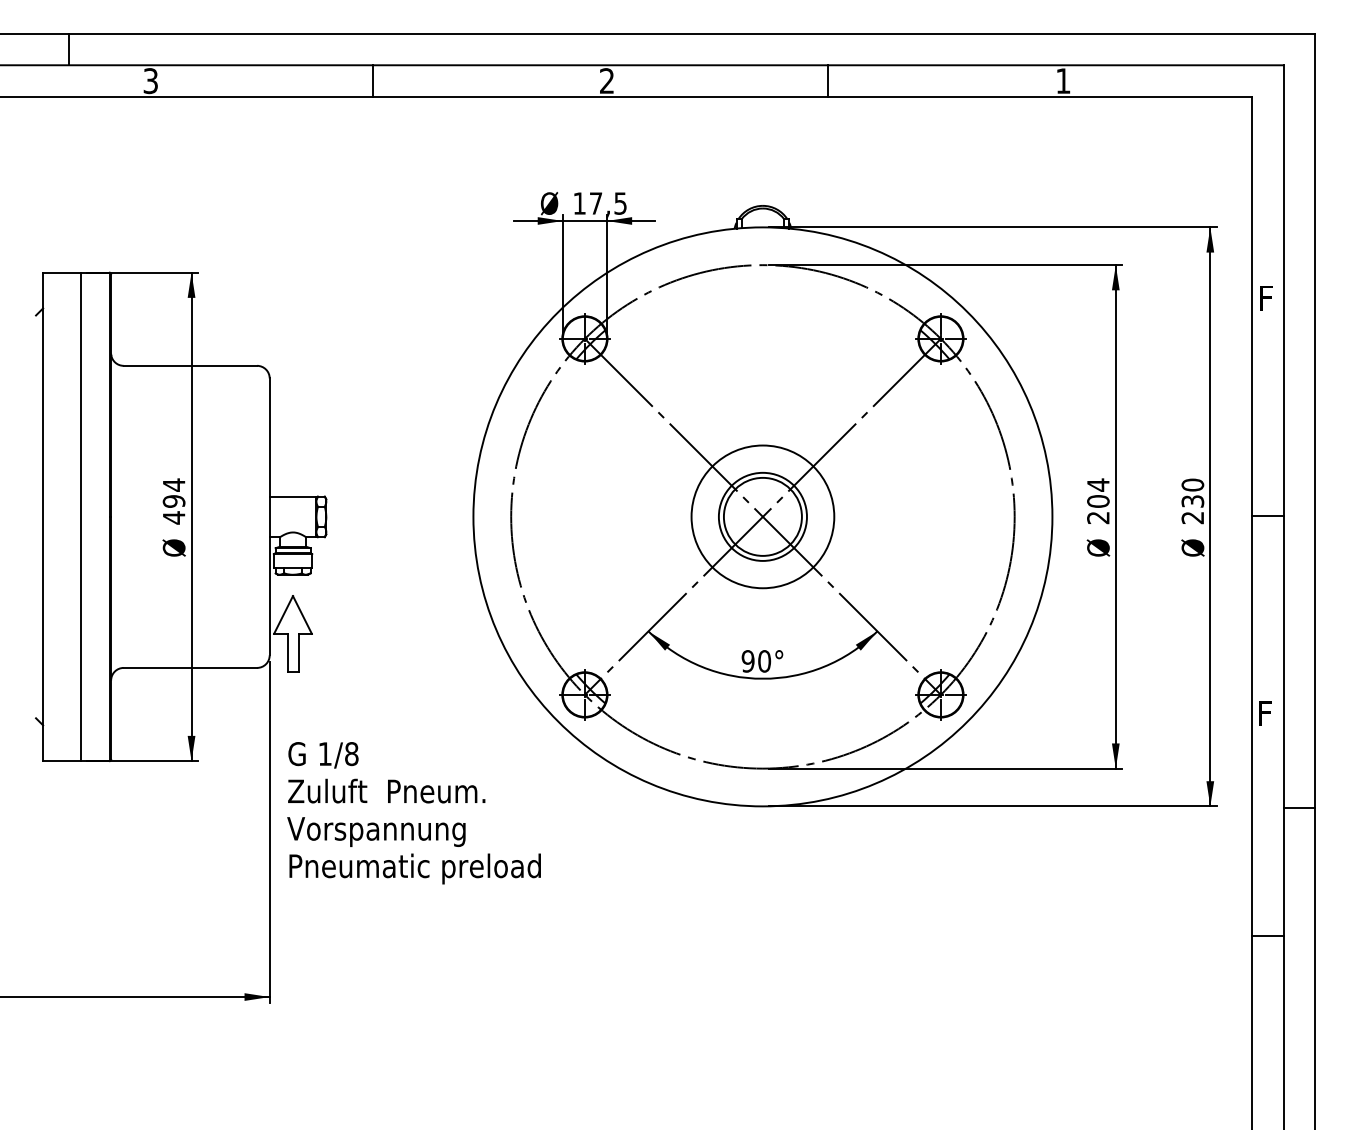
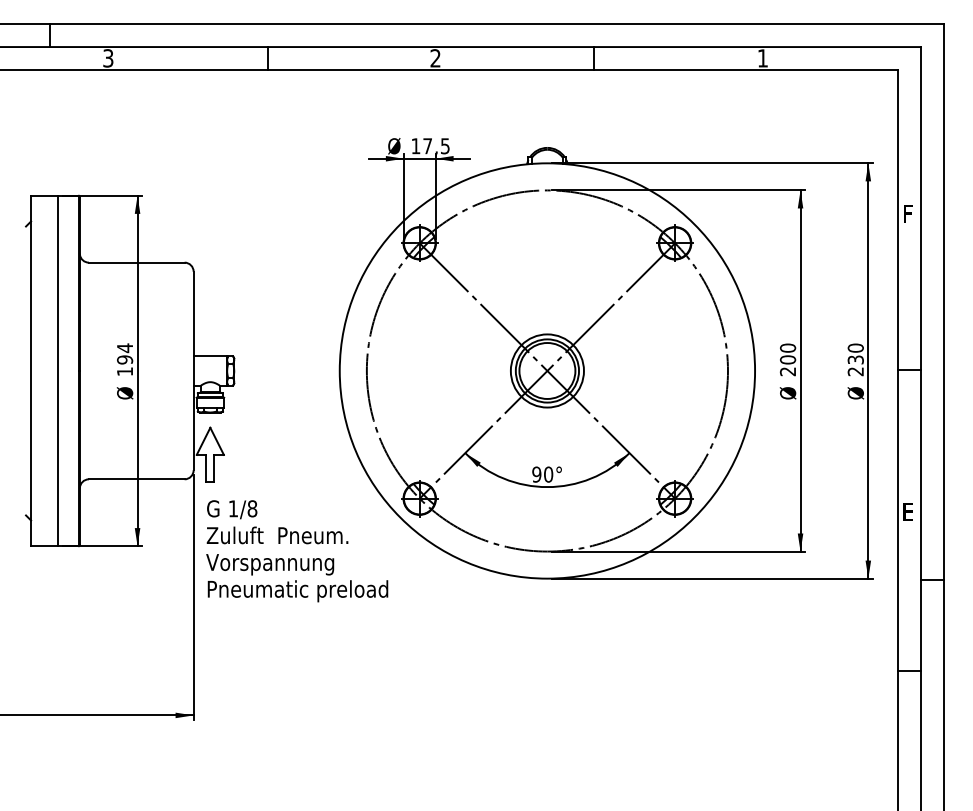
text: (1098, 484) -> (788, 347), 204 -> 200
circle: (762, 516) -> (547, 370), size x0.71
text: (174, 517) -> (125, 371), 494 -> 194
text: (1267, 713) -> (909, 512), F -> E
text: (413, 813) -> (296, 551), moved

